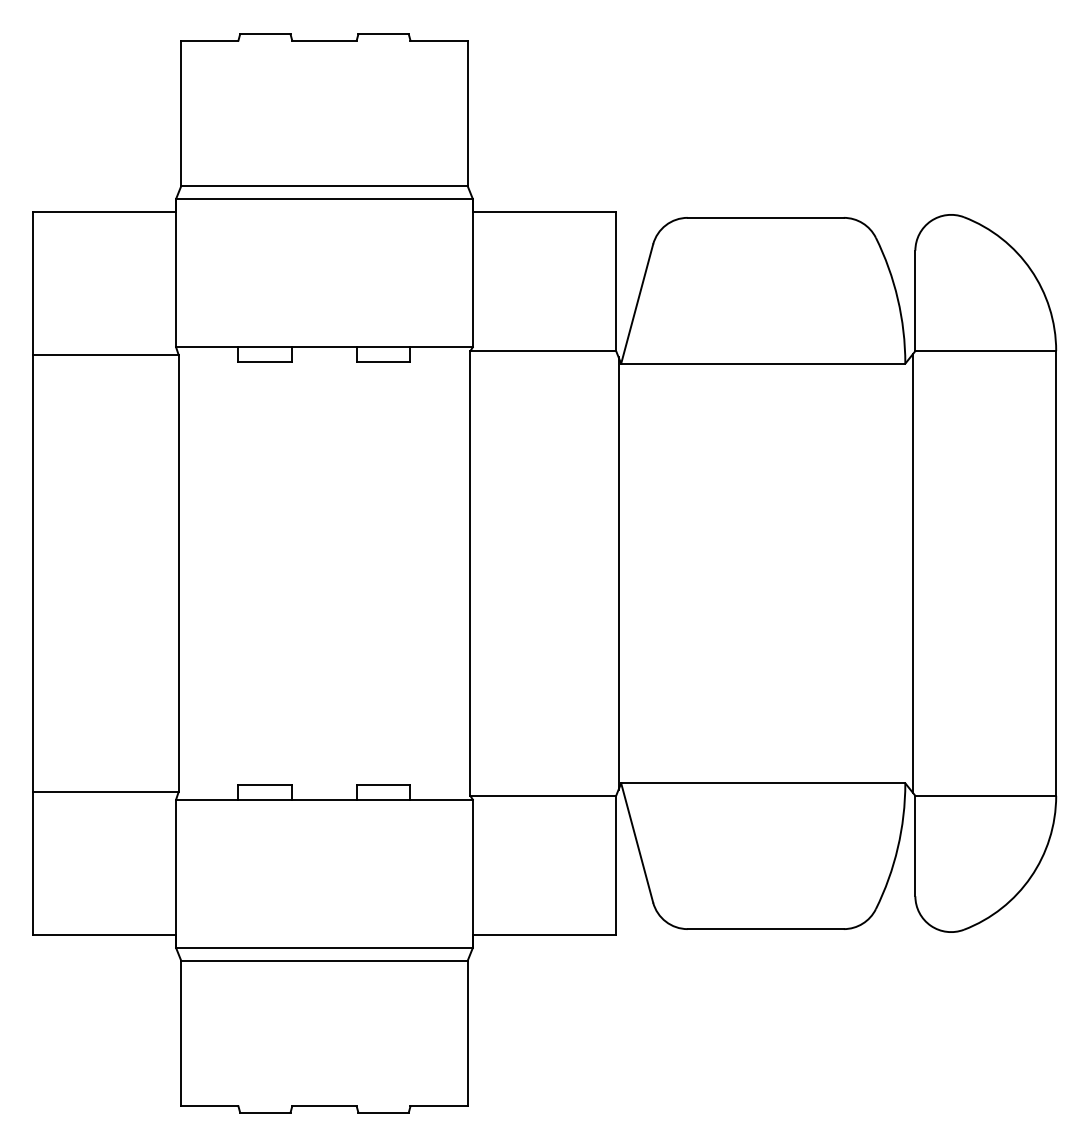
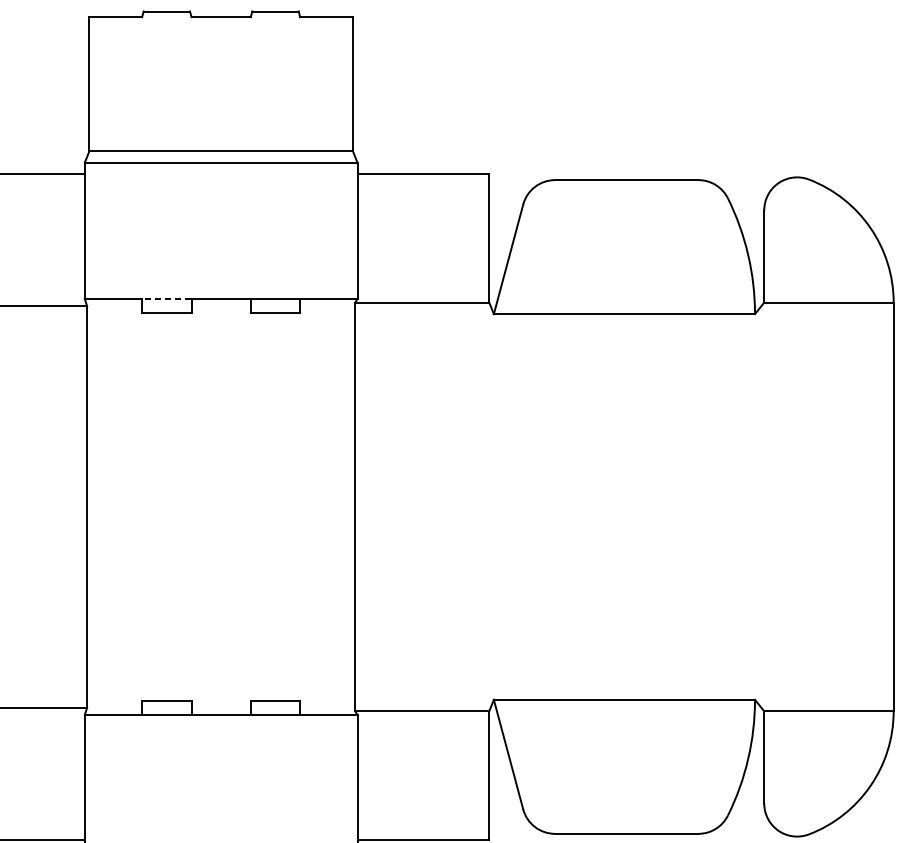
line: (265, 347) -> (166, 299), solid -> dashed
line: (618, 573) -> (491, 506), removed
line: (912, 573) -> (761, 506), removed

